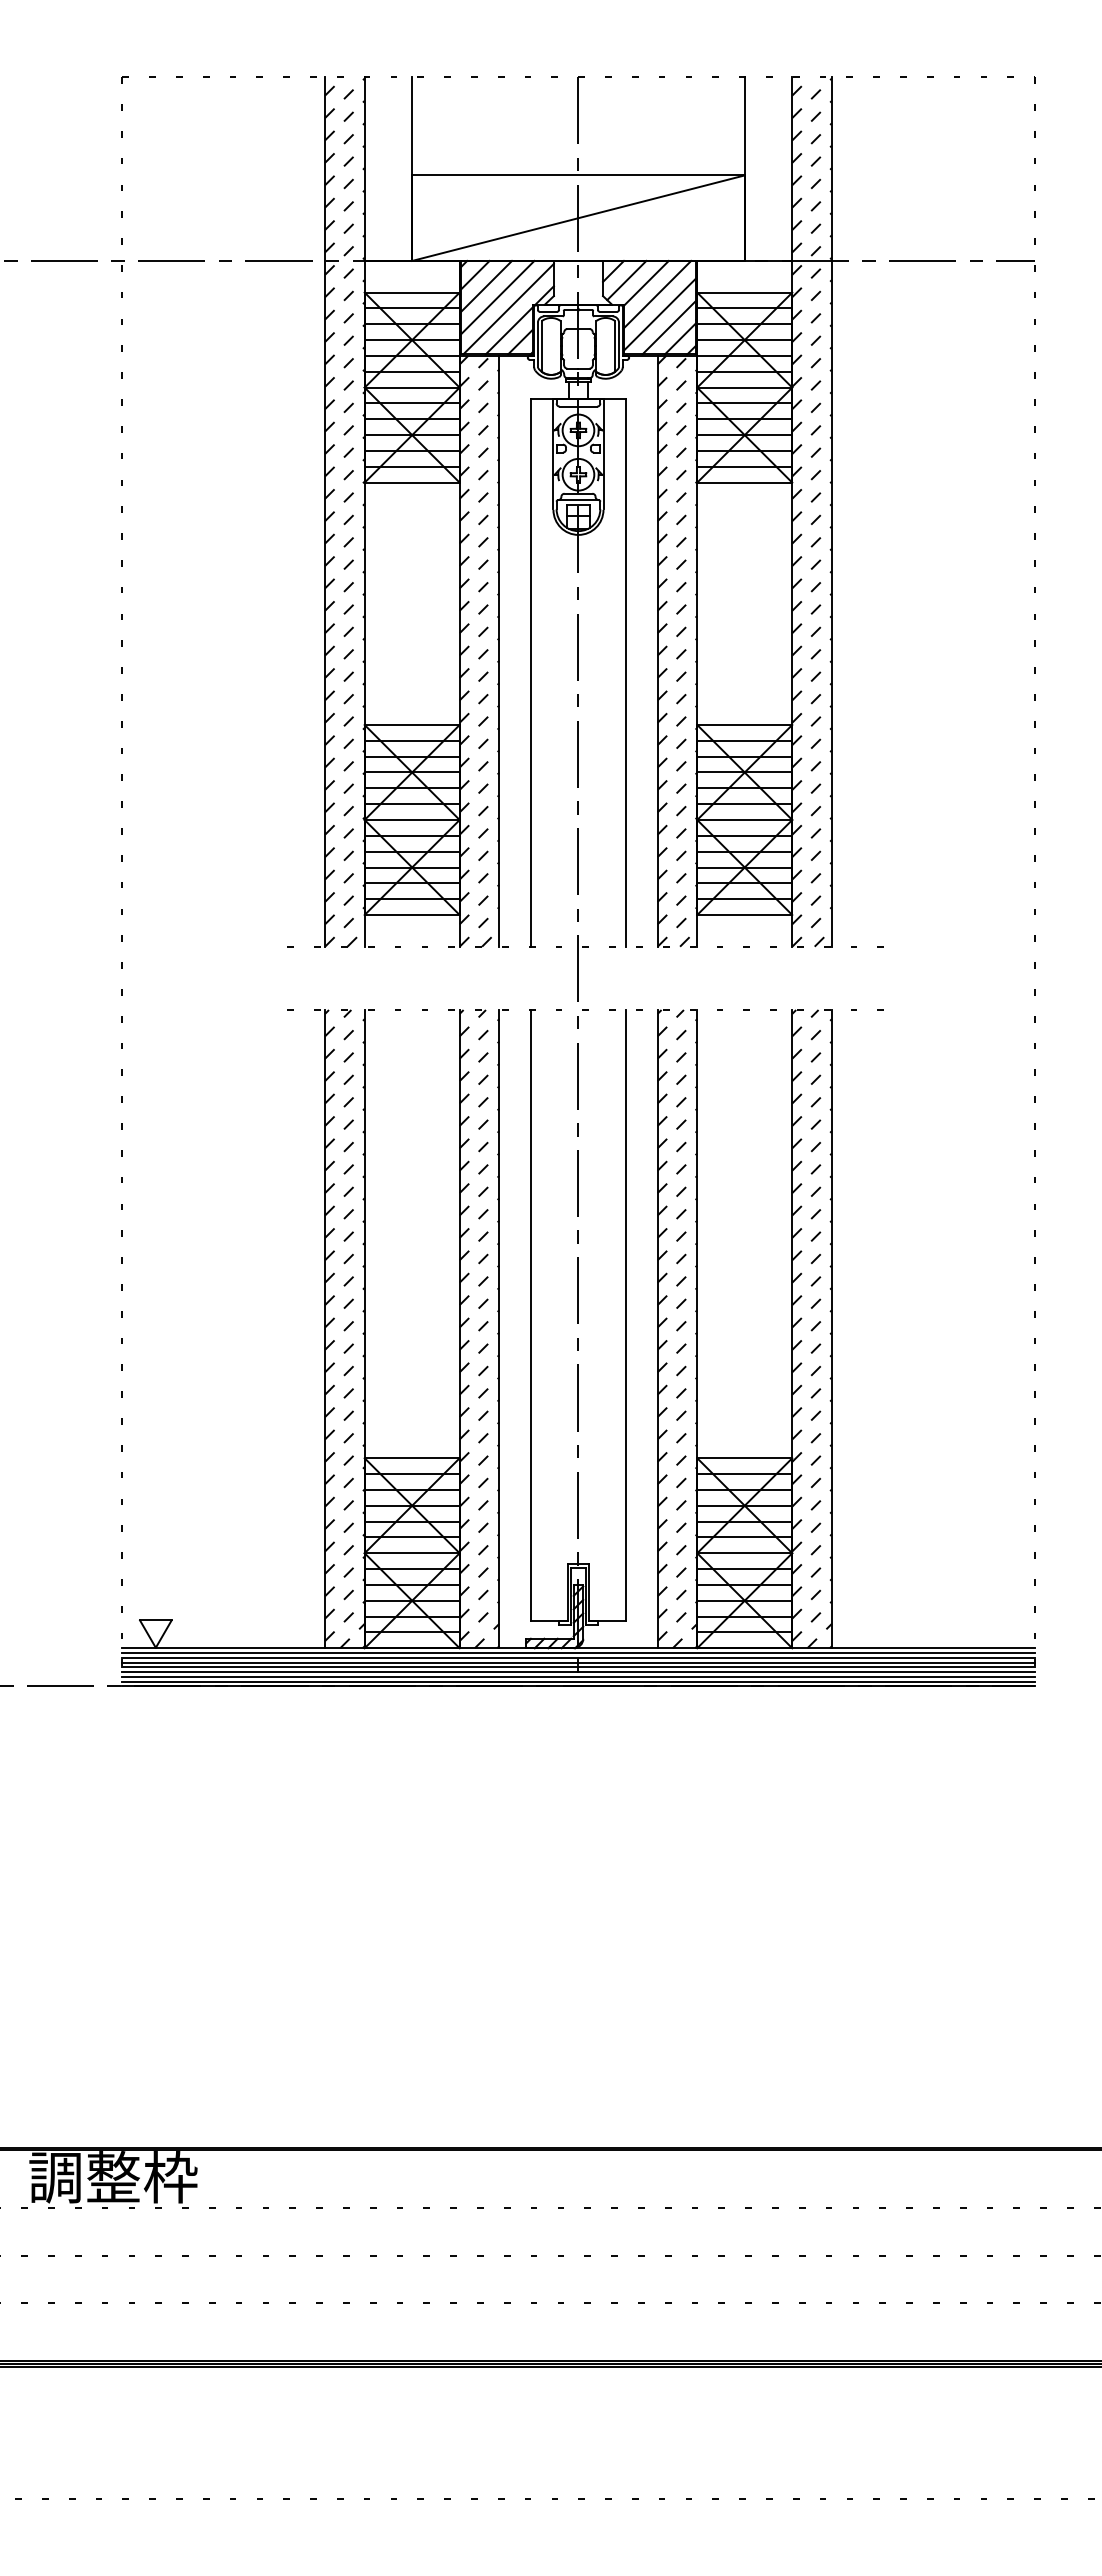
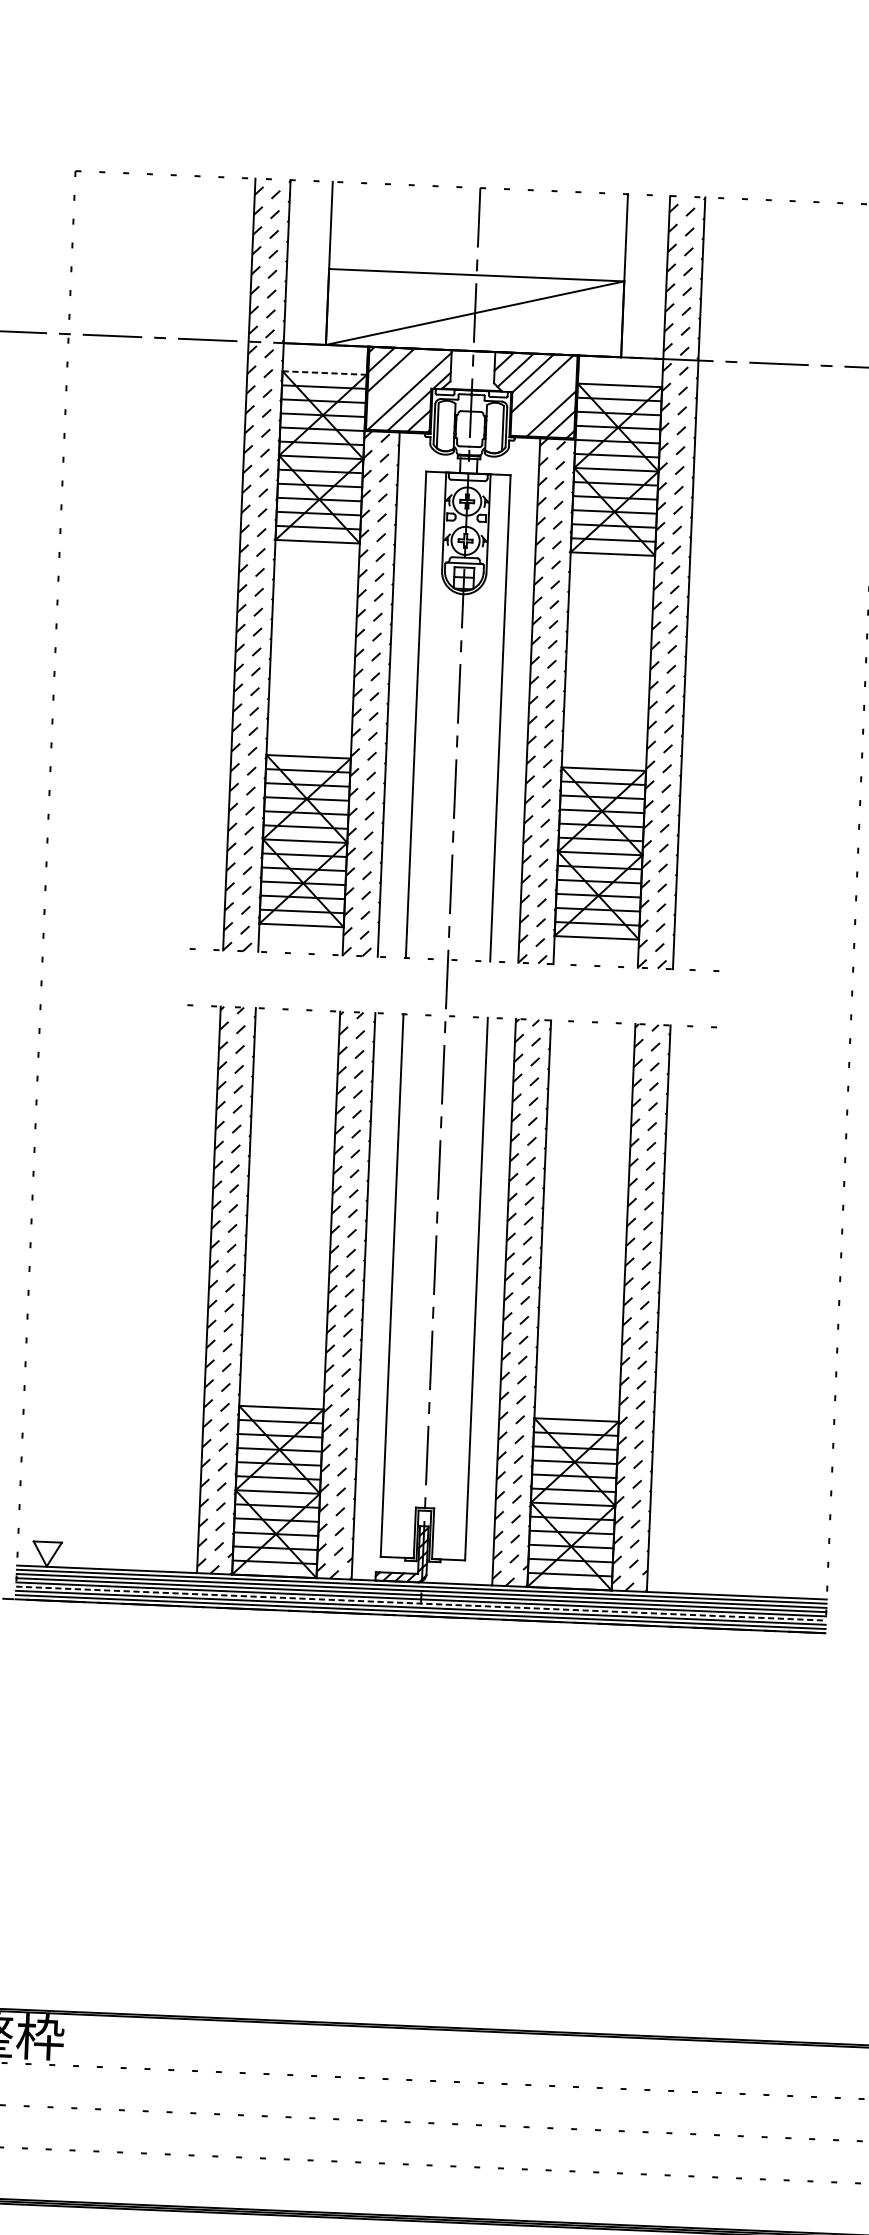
line: (412, 292) -> (325, 372), solid -> dashed
line: (497, 297) -> (400, 380), removed
line: (659, 314) -> (543, 401), removed
line: (578, 1672) -> (421, 1604), solid -> dashed

